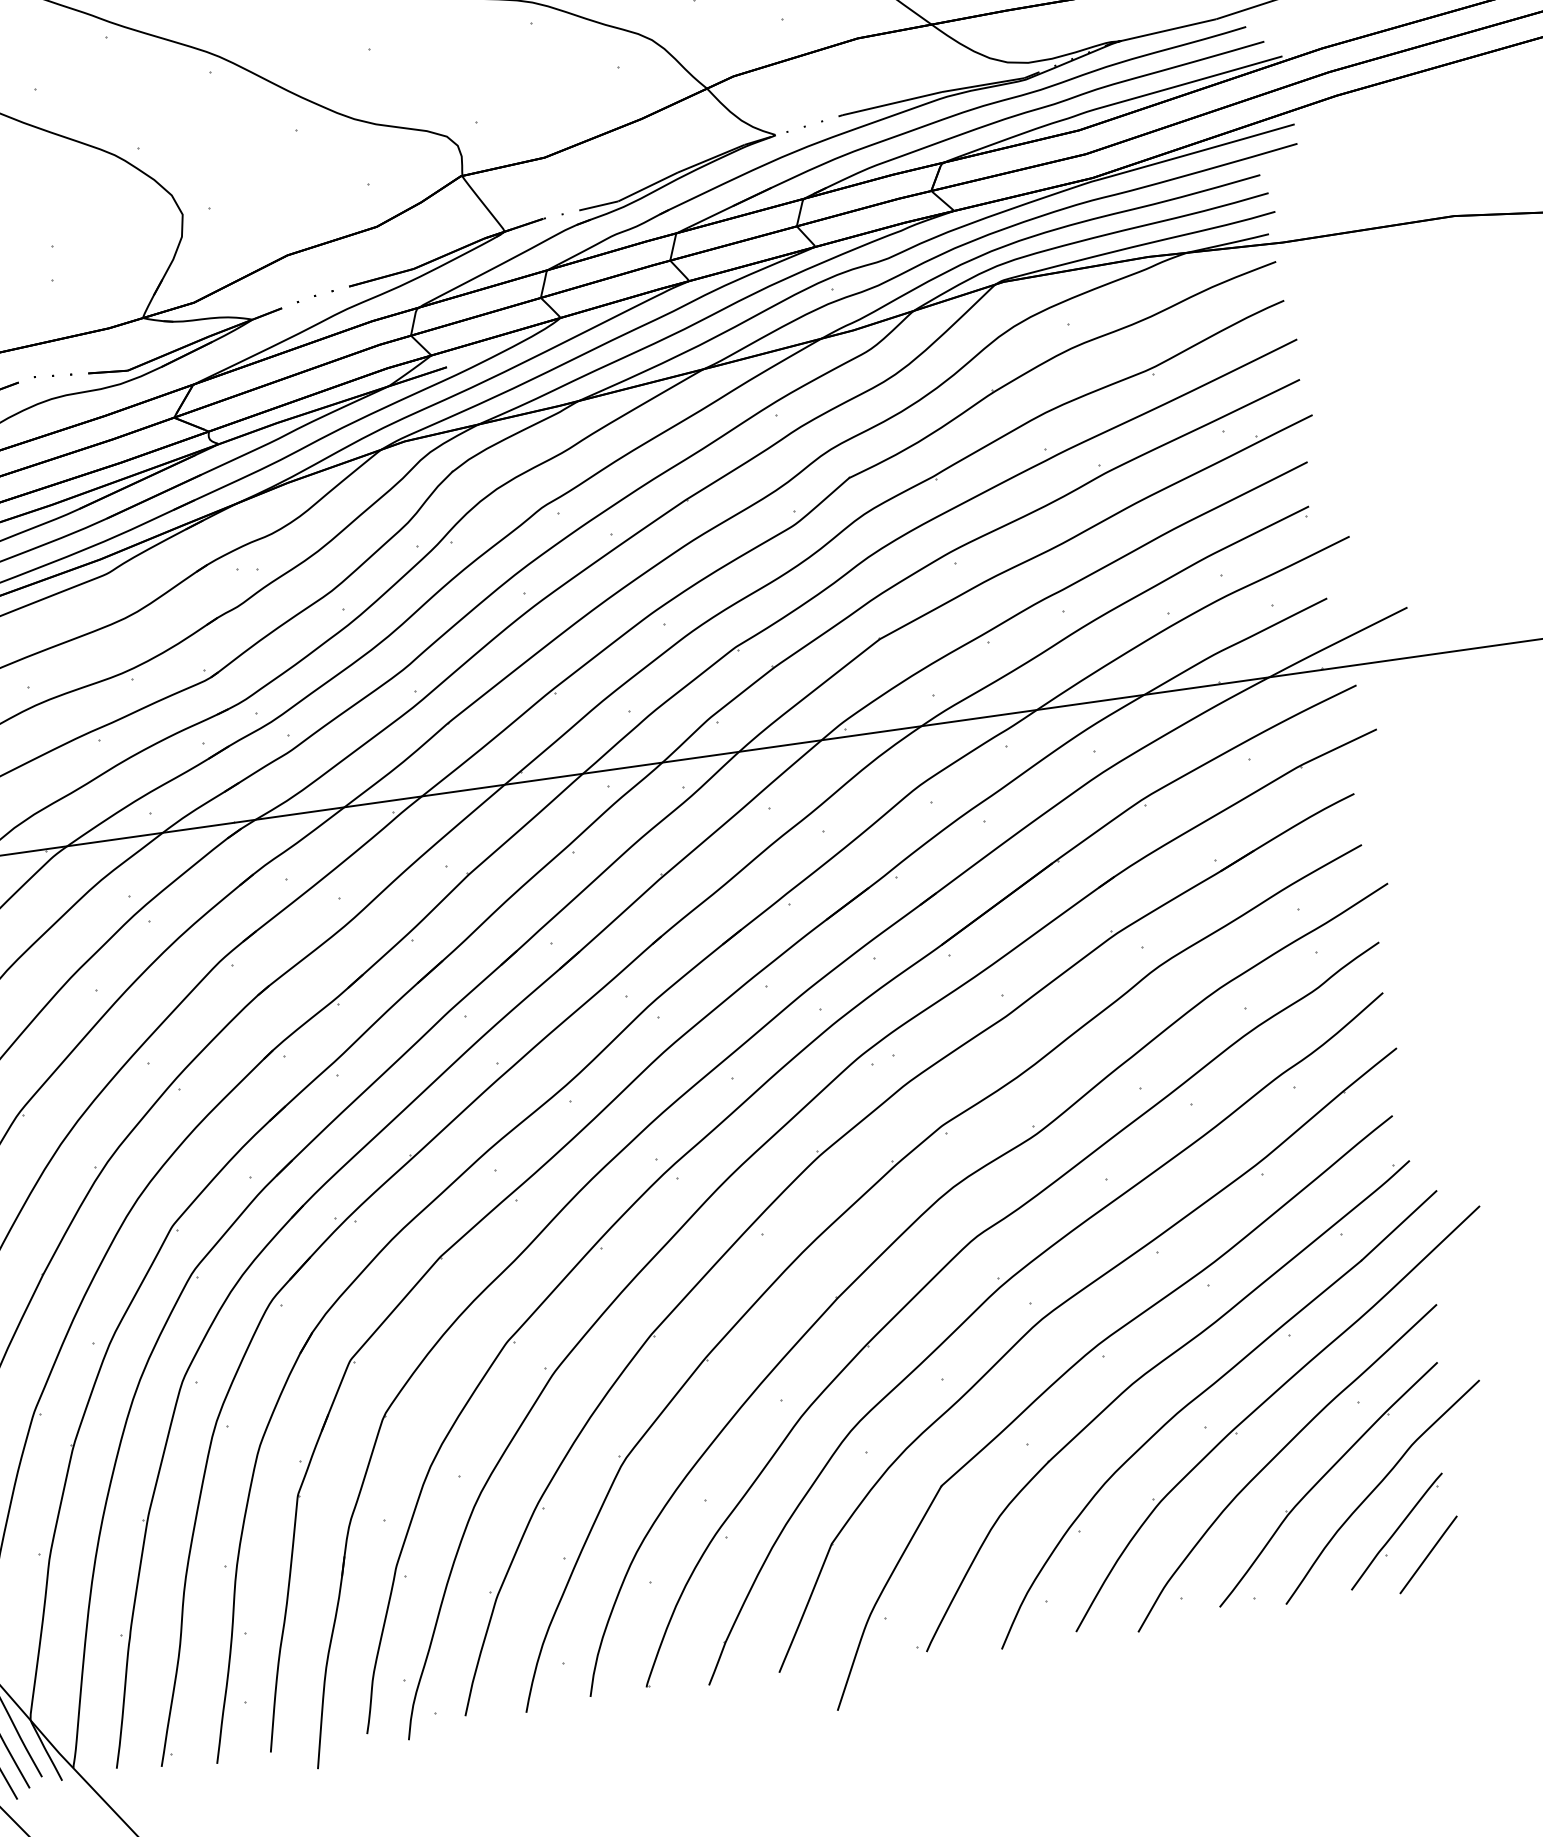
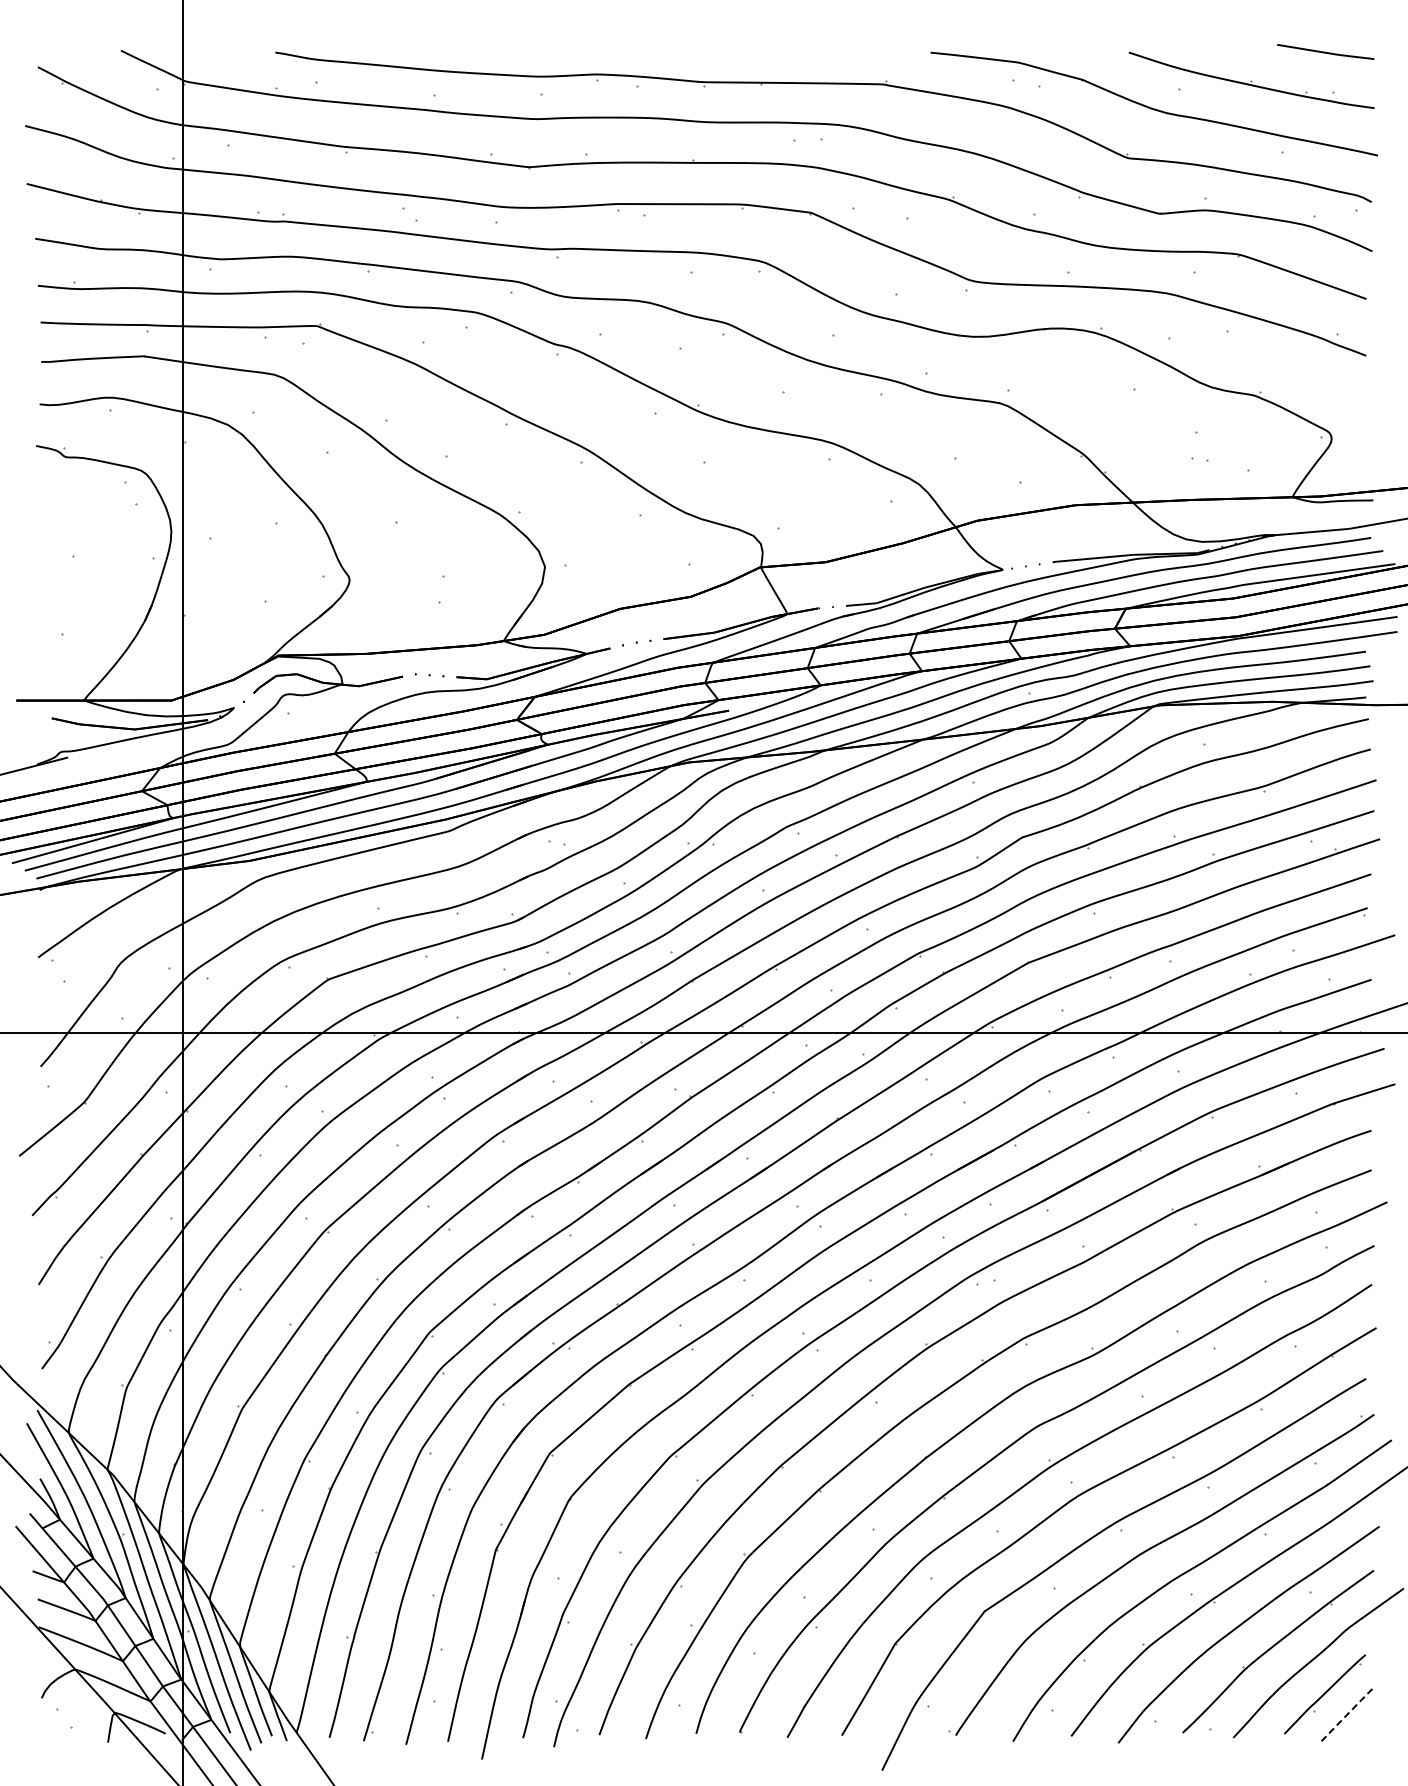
line: (1428, 1554) -> (1346, 1715), solid -> dashed

